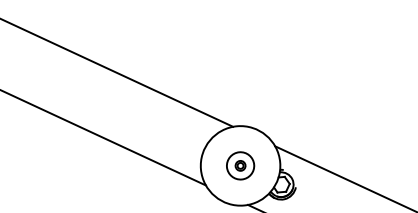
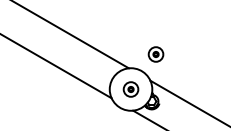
part: (280, 96) -> (155, 54), added

